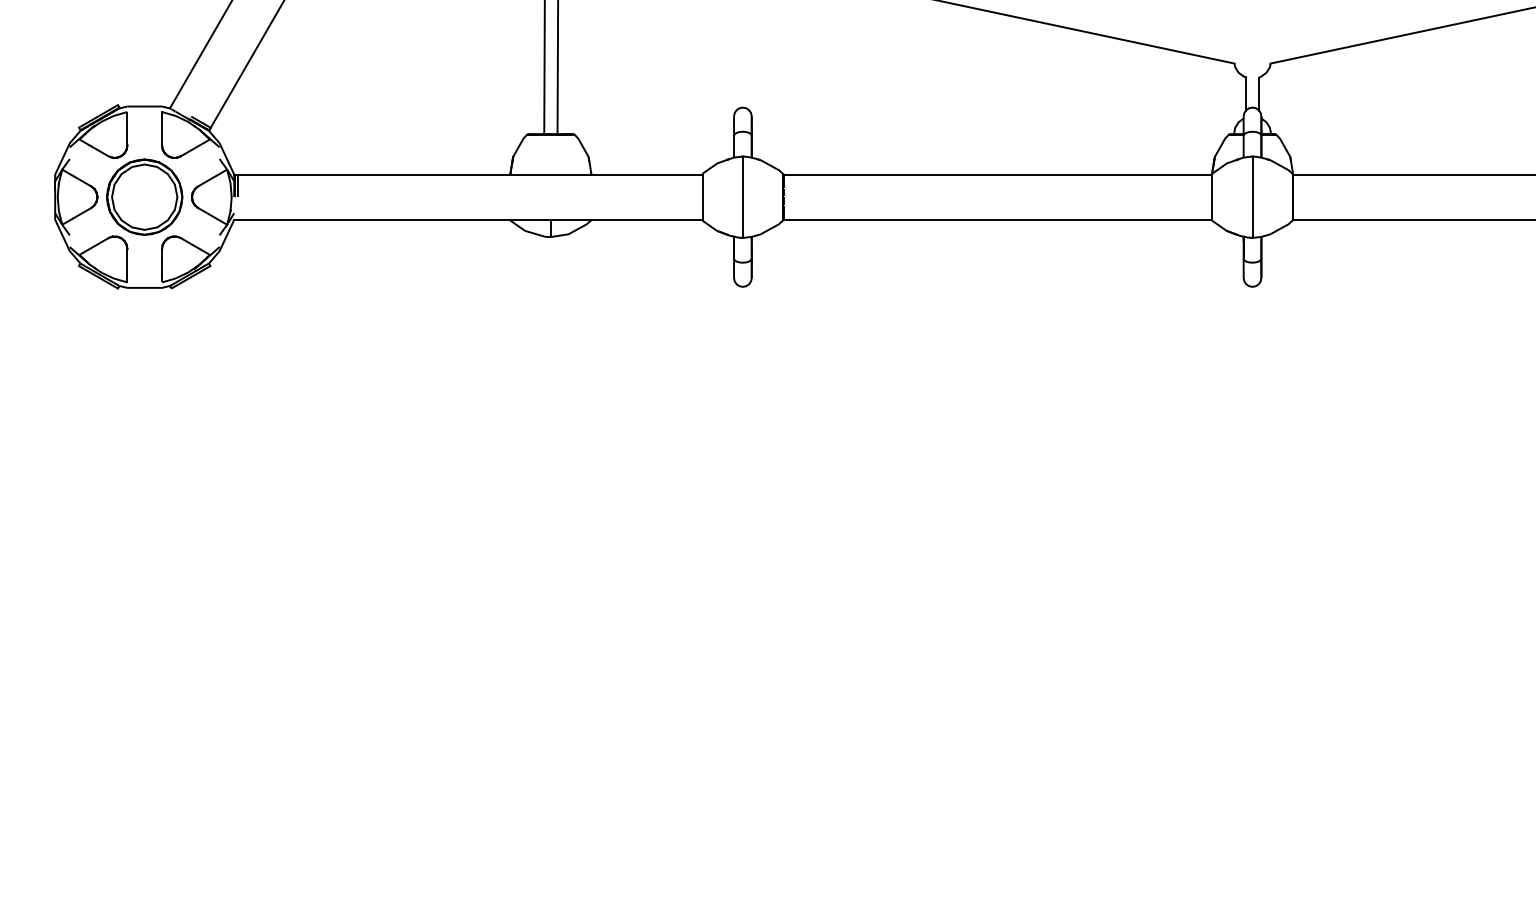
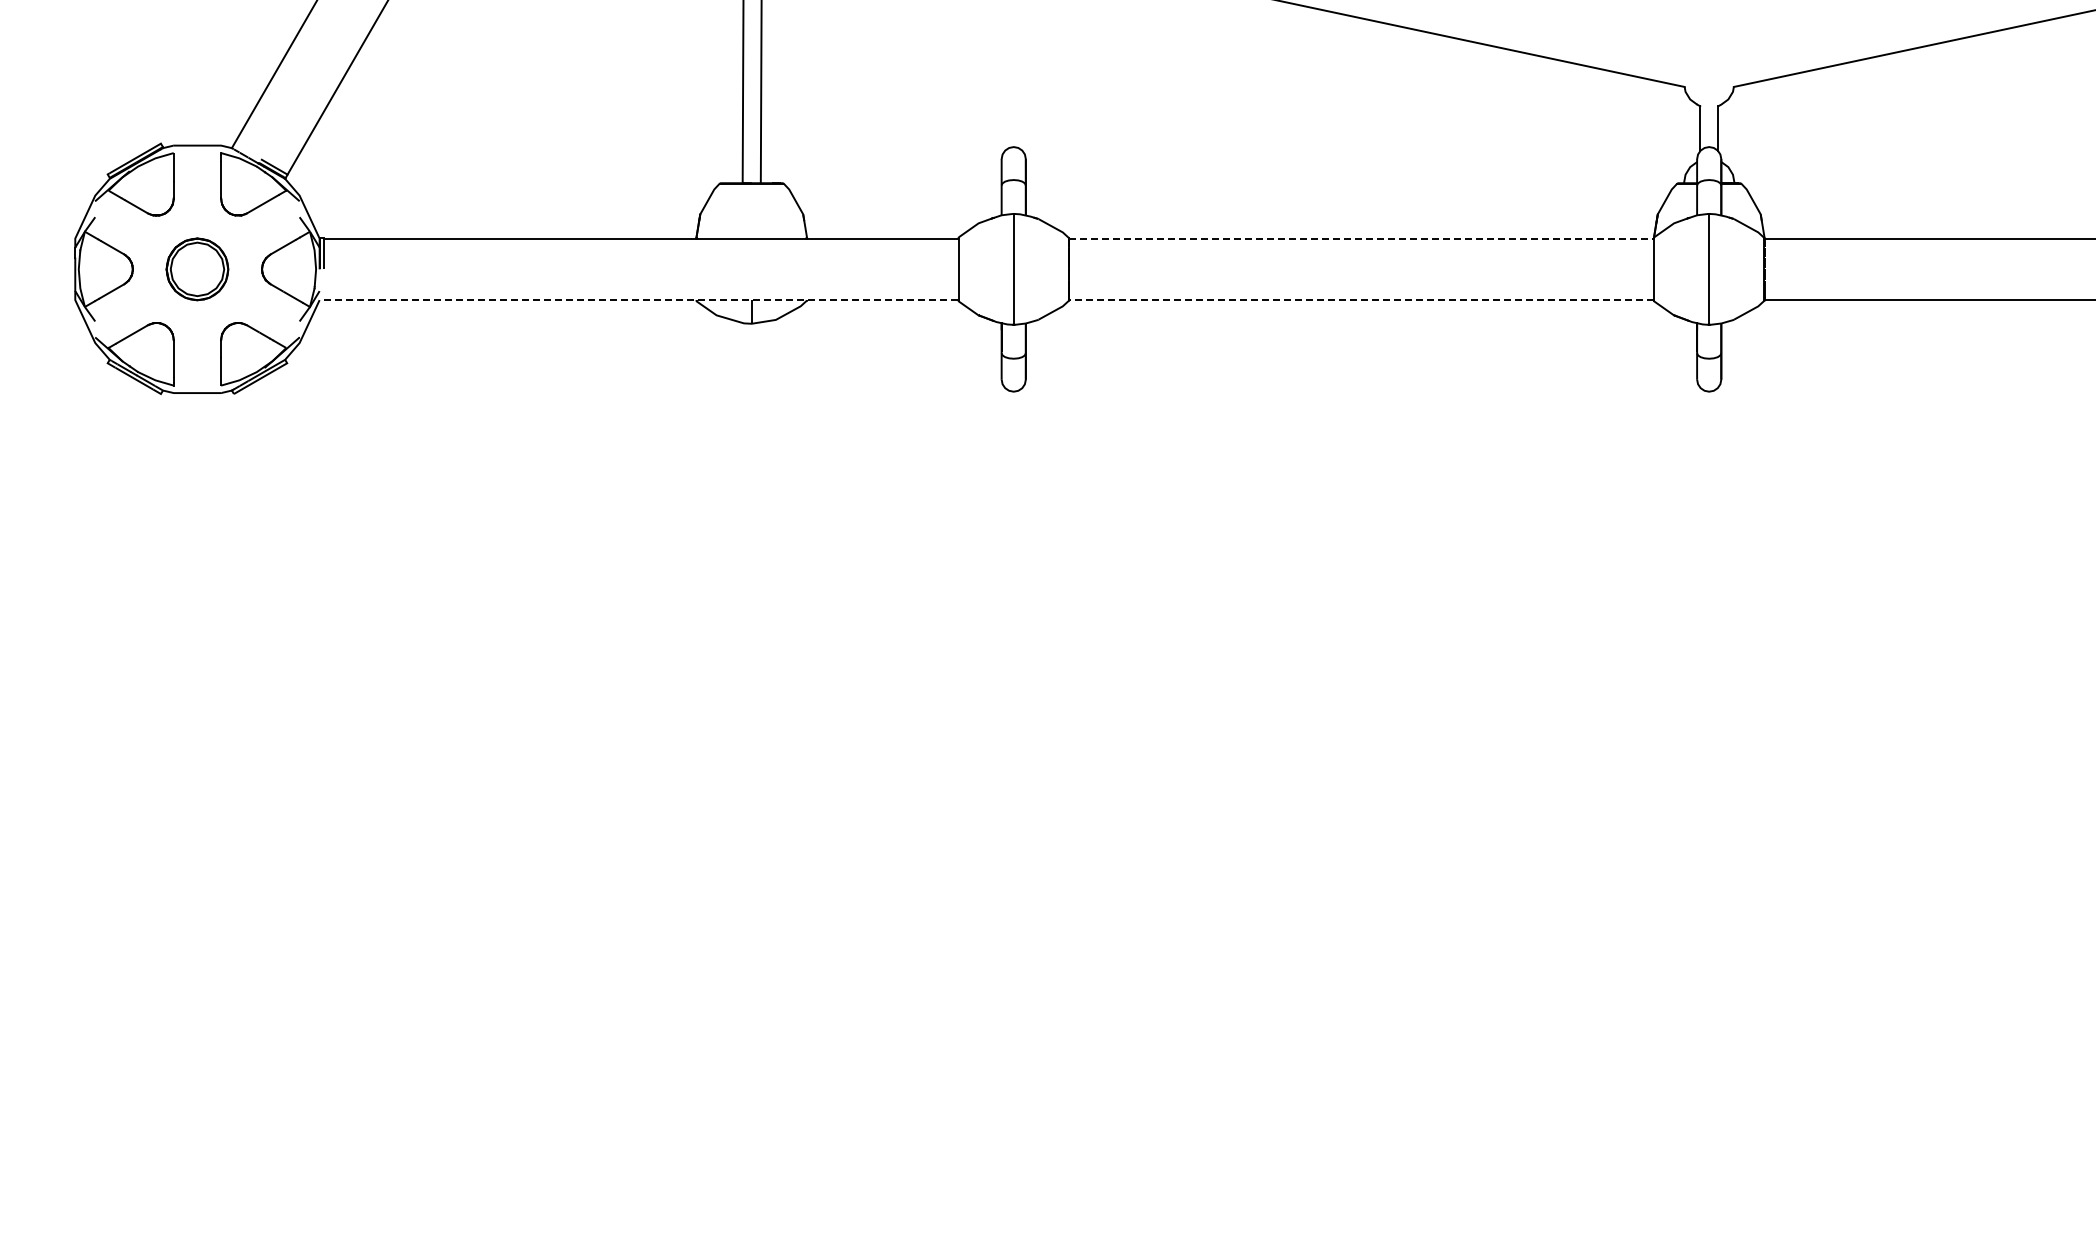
line: (998, 174) -> (1362, 238), solid -> dashed
part: (144, 197) -> (197, 269), size x0.6
line: (467, 220) -> (638, 300), solid -> dashed
line: (997, 220) -> (1361, 300), solid -> dashed

